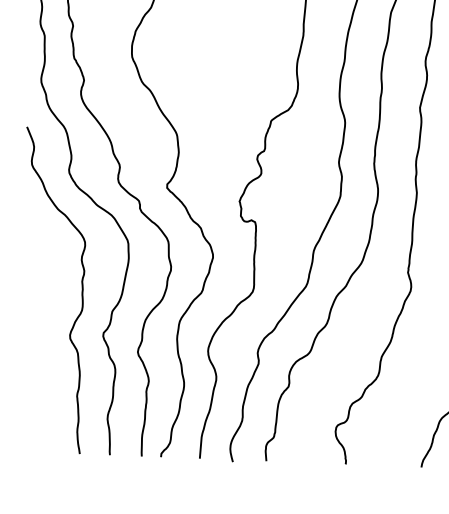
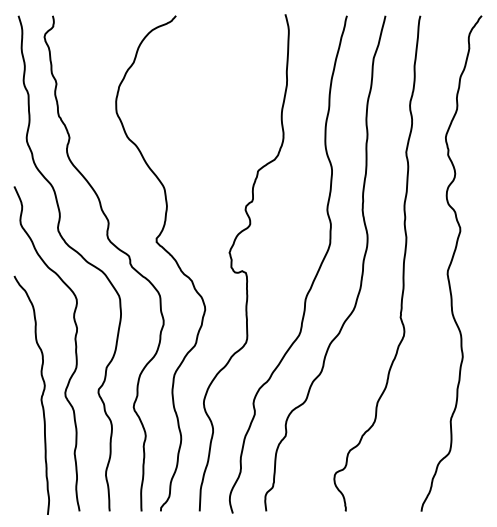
curve: (45, 338) -> (40, 397), added

